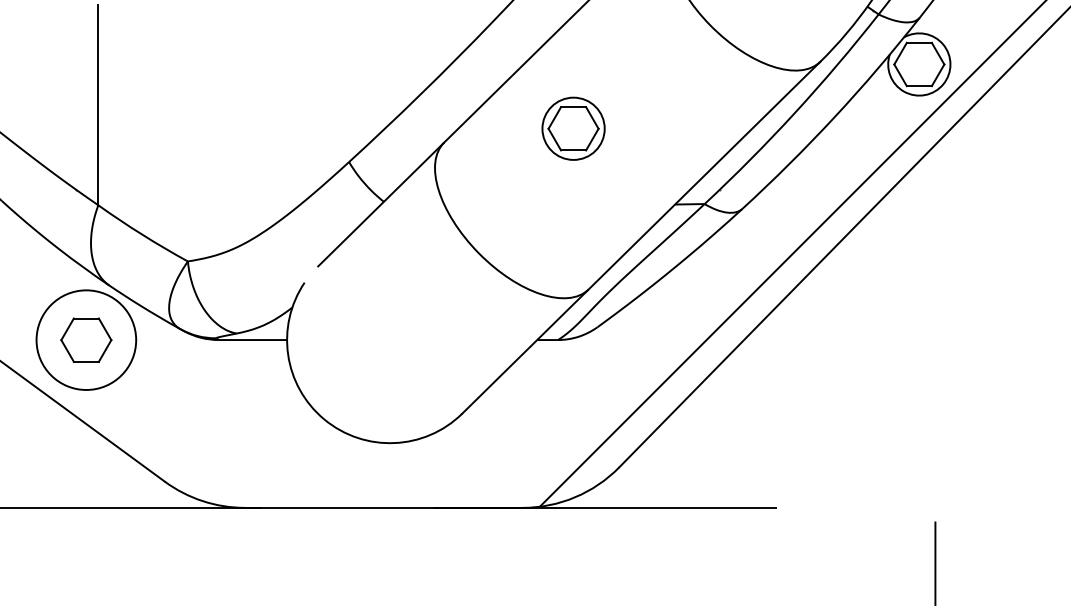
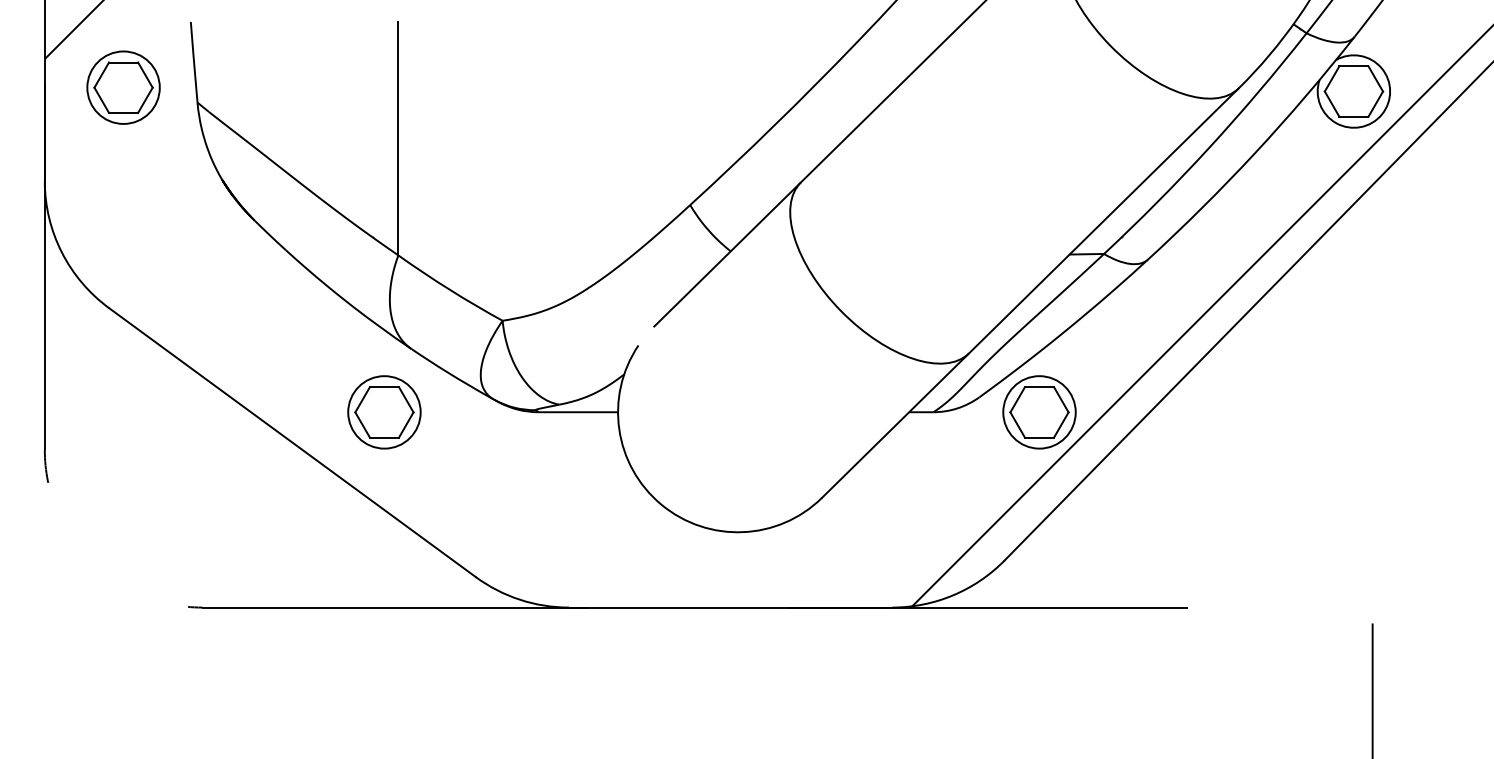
part: (573, 128) -> (1039, 412), moved
circle: (86, 340) -> (384, 412), size x0.62

